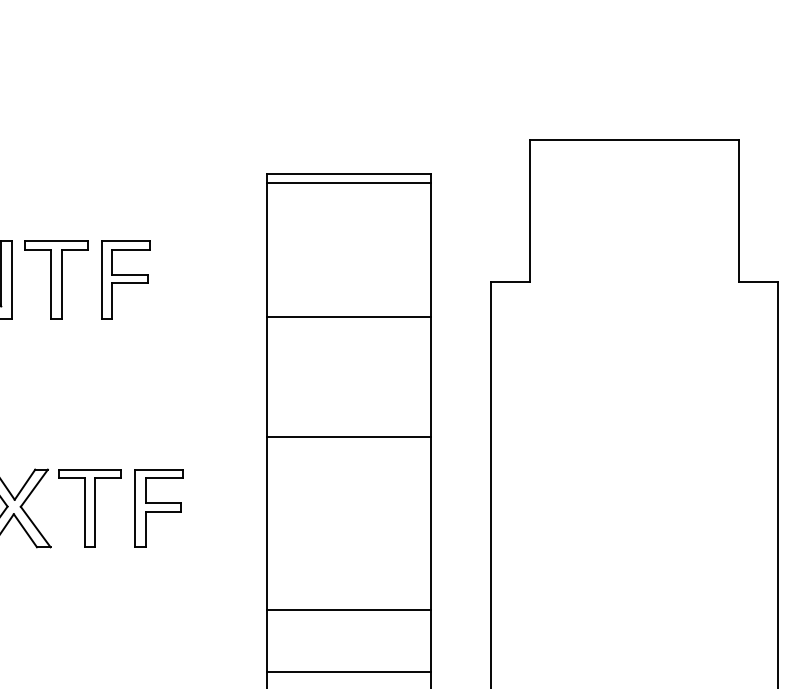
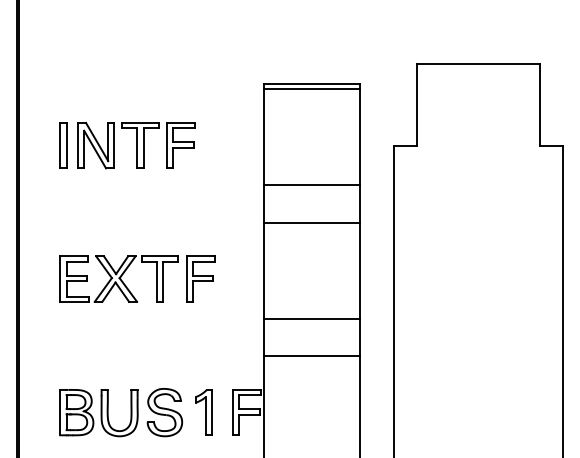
line: (348, 317) -> (311, 185), moved
line: (348, 437) -> (311, 222), moved
line: (348, 609) -> (311, 318), moved
line: (348, 673) -> (311, 356), moved

